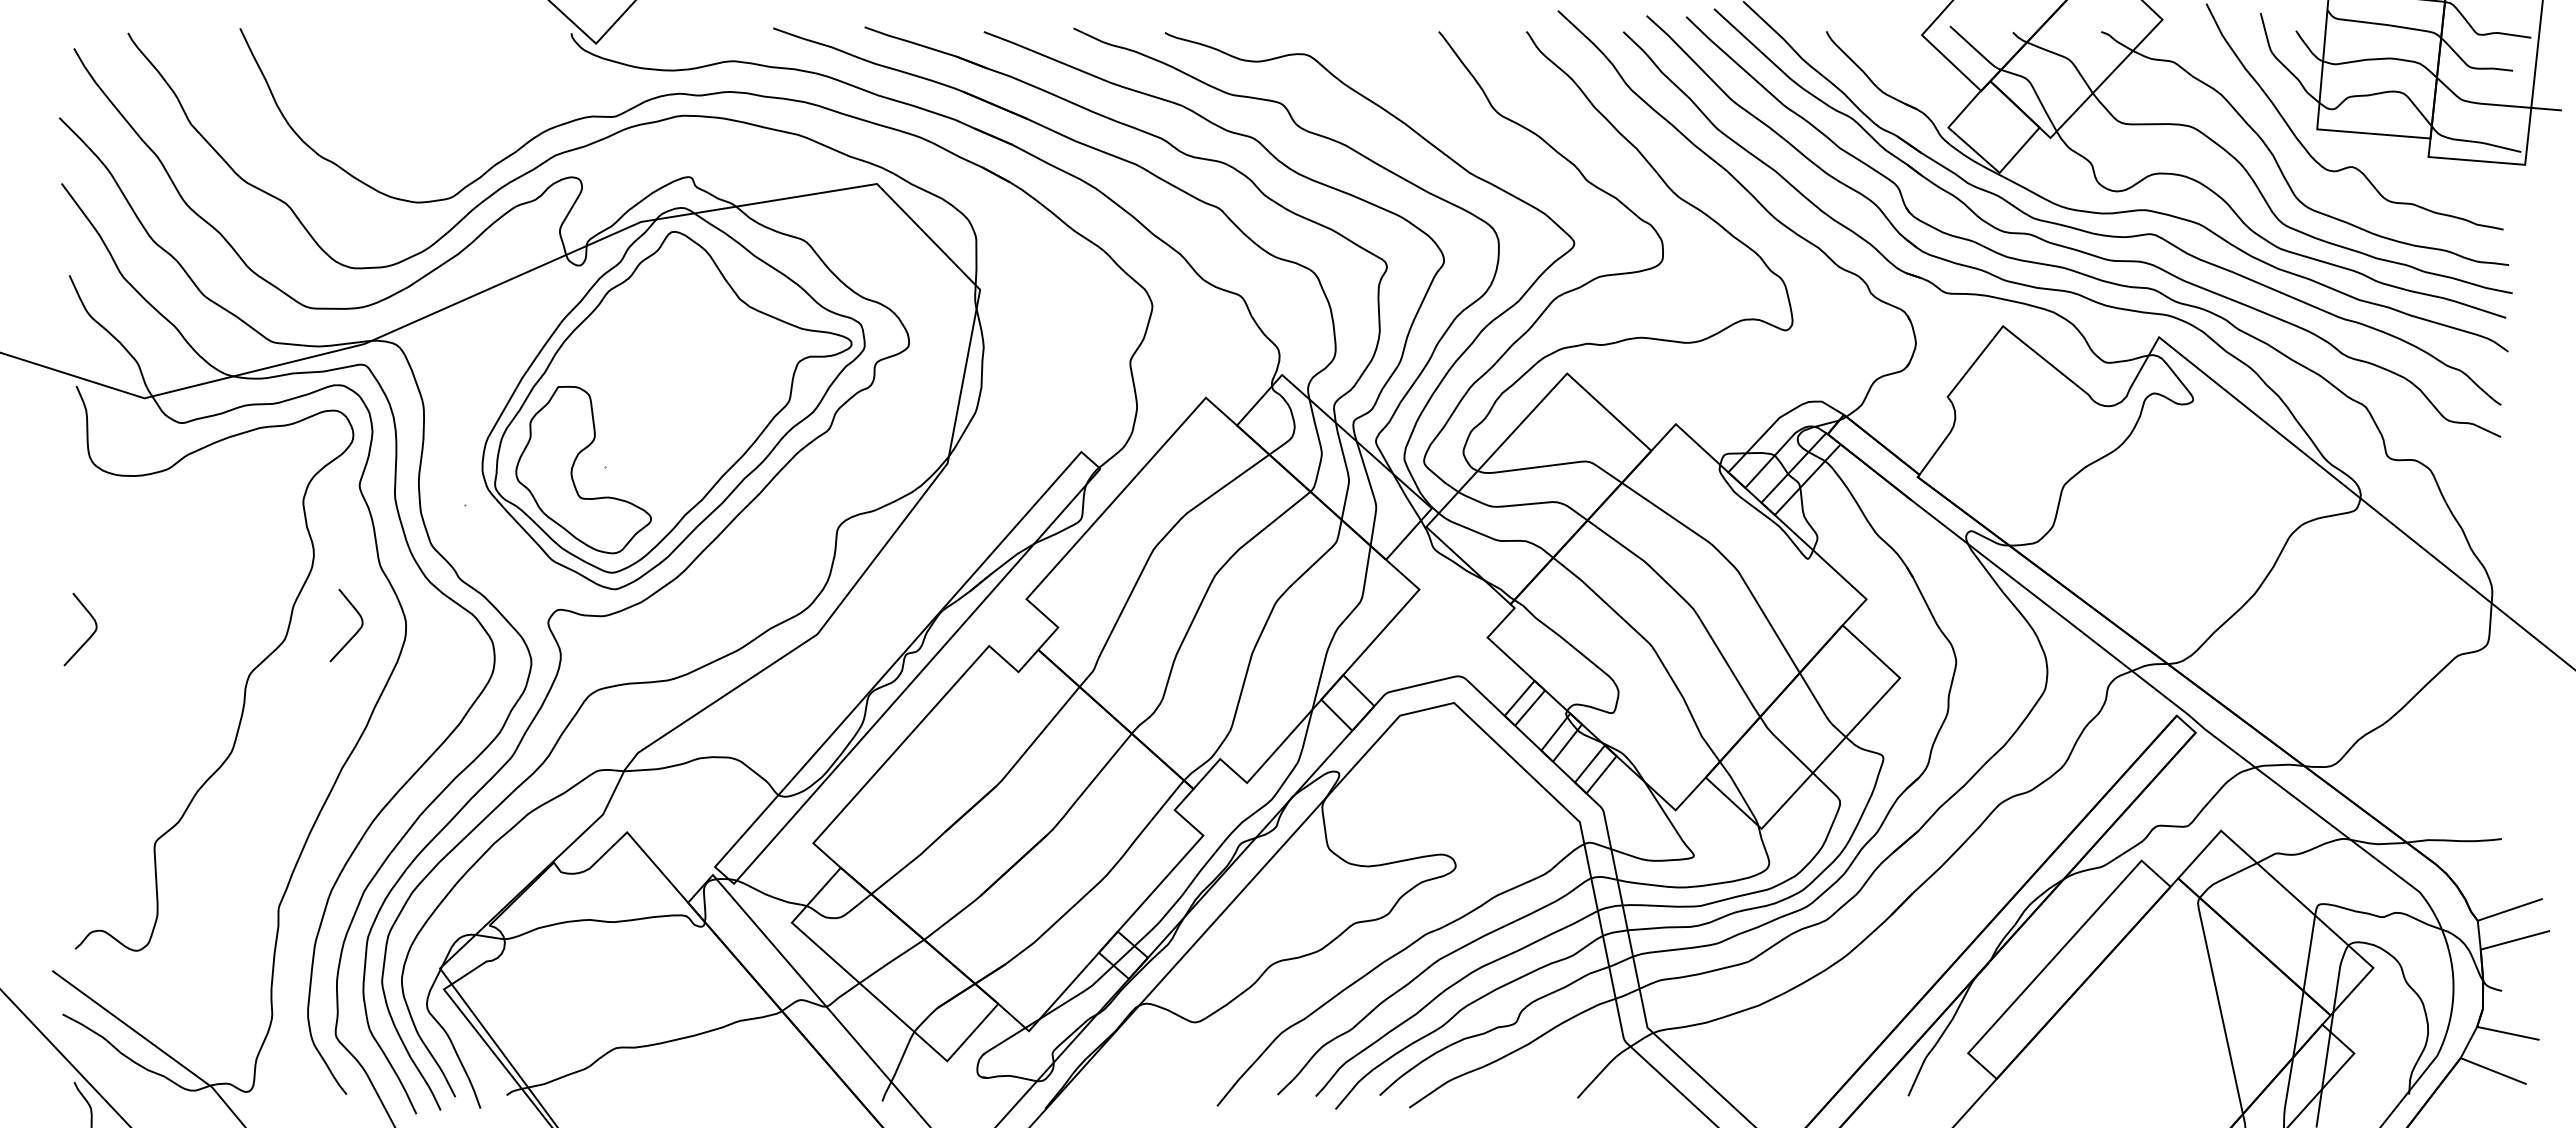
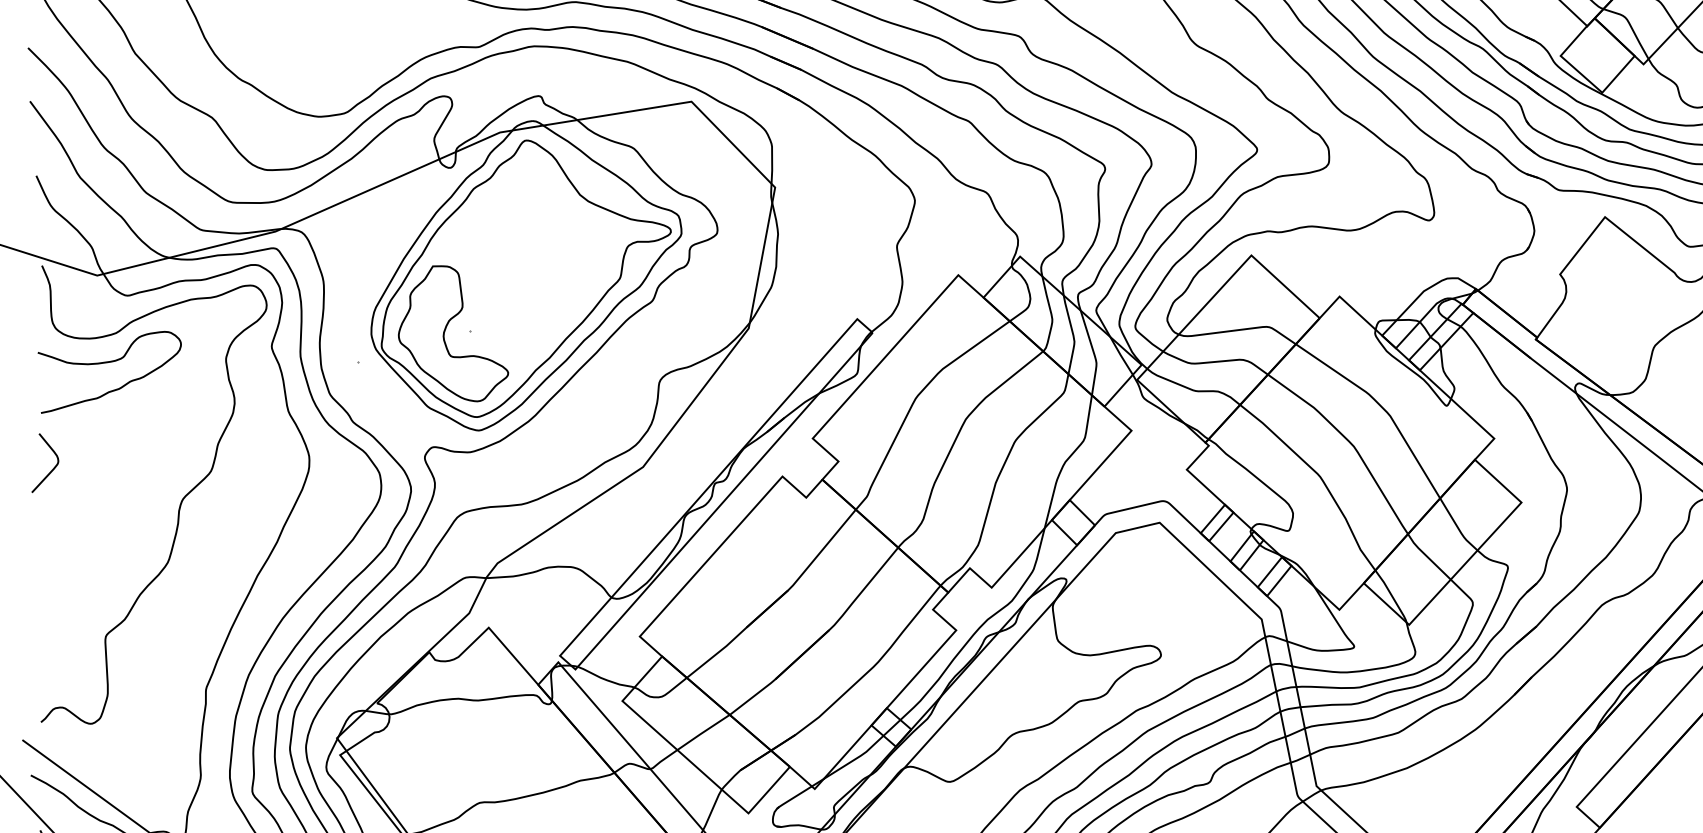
curve: (156, 506) -> (106, 363), added
curve: (355, 632) -> (268, 465), removed

